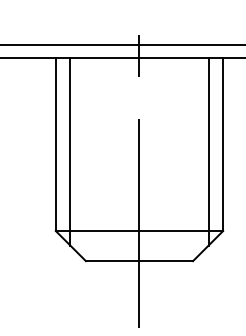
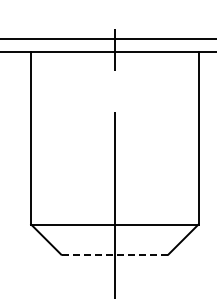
line: (70, 151) -> (45, 144), removed
line: (208, 151) -> (183, 144), removed
line: (139, 261) -> (114, 254), solid -> dashed

